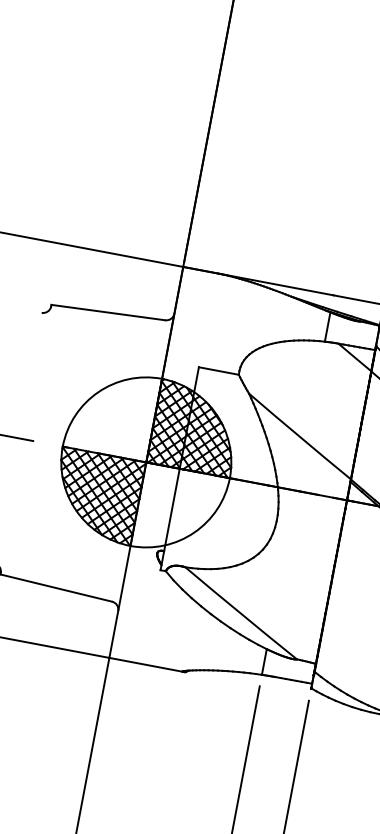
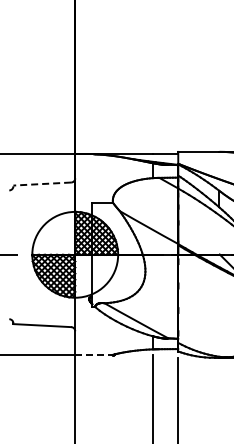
line: (108, 313) -> (42, 184), solid -> dashed
line: (146, 665) -> (94, 355), solid -> dashed

